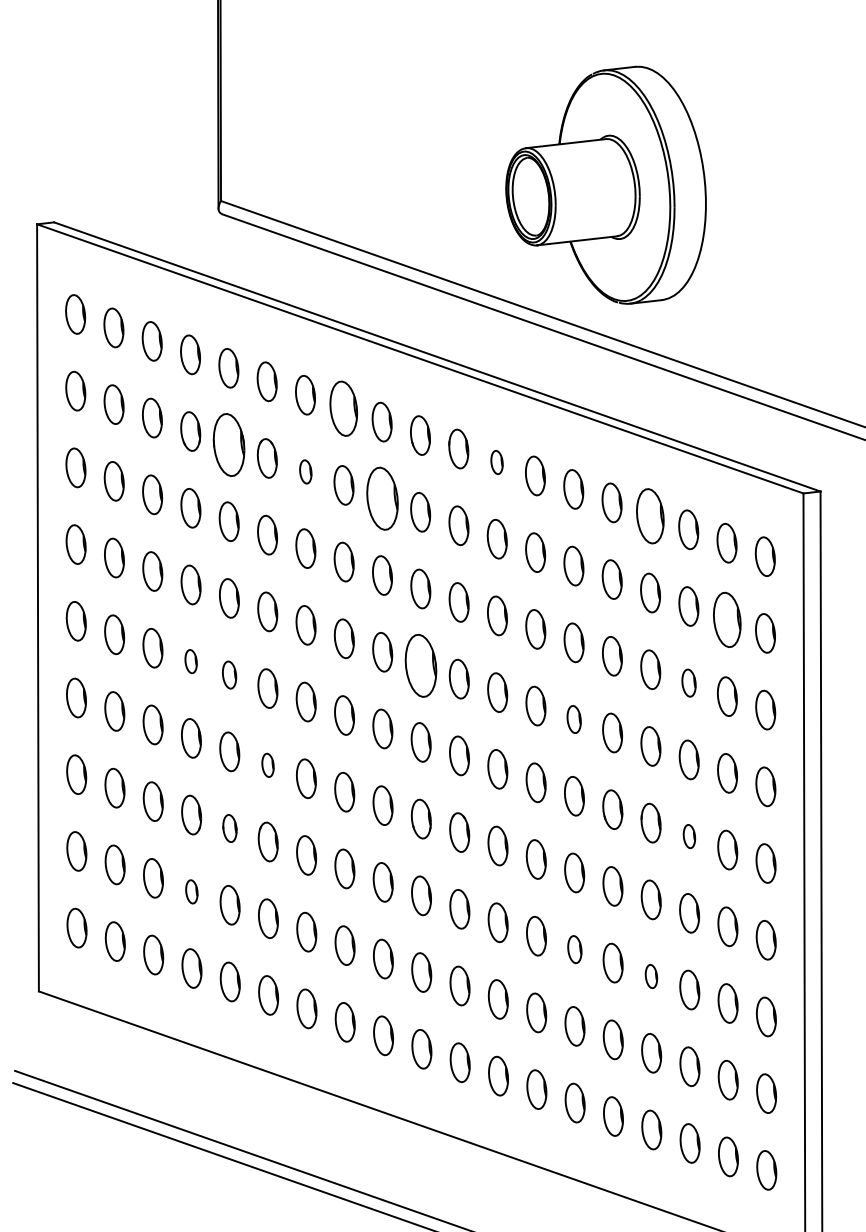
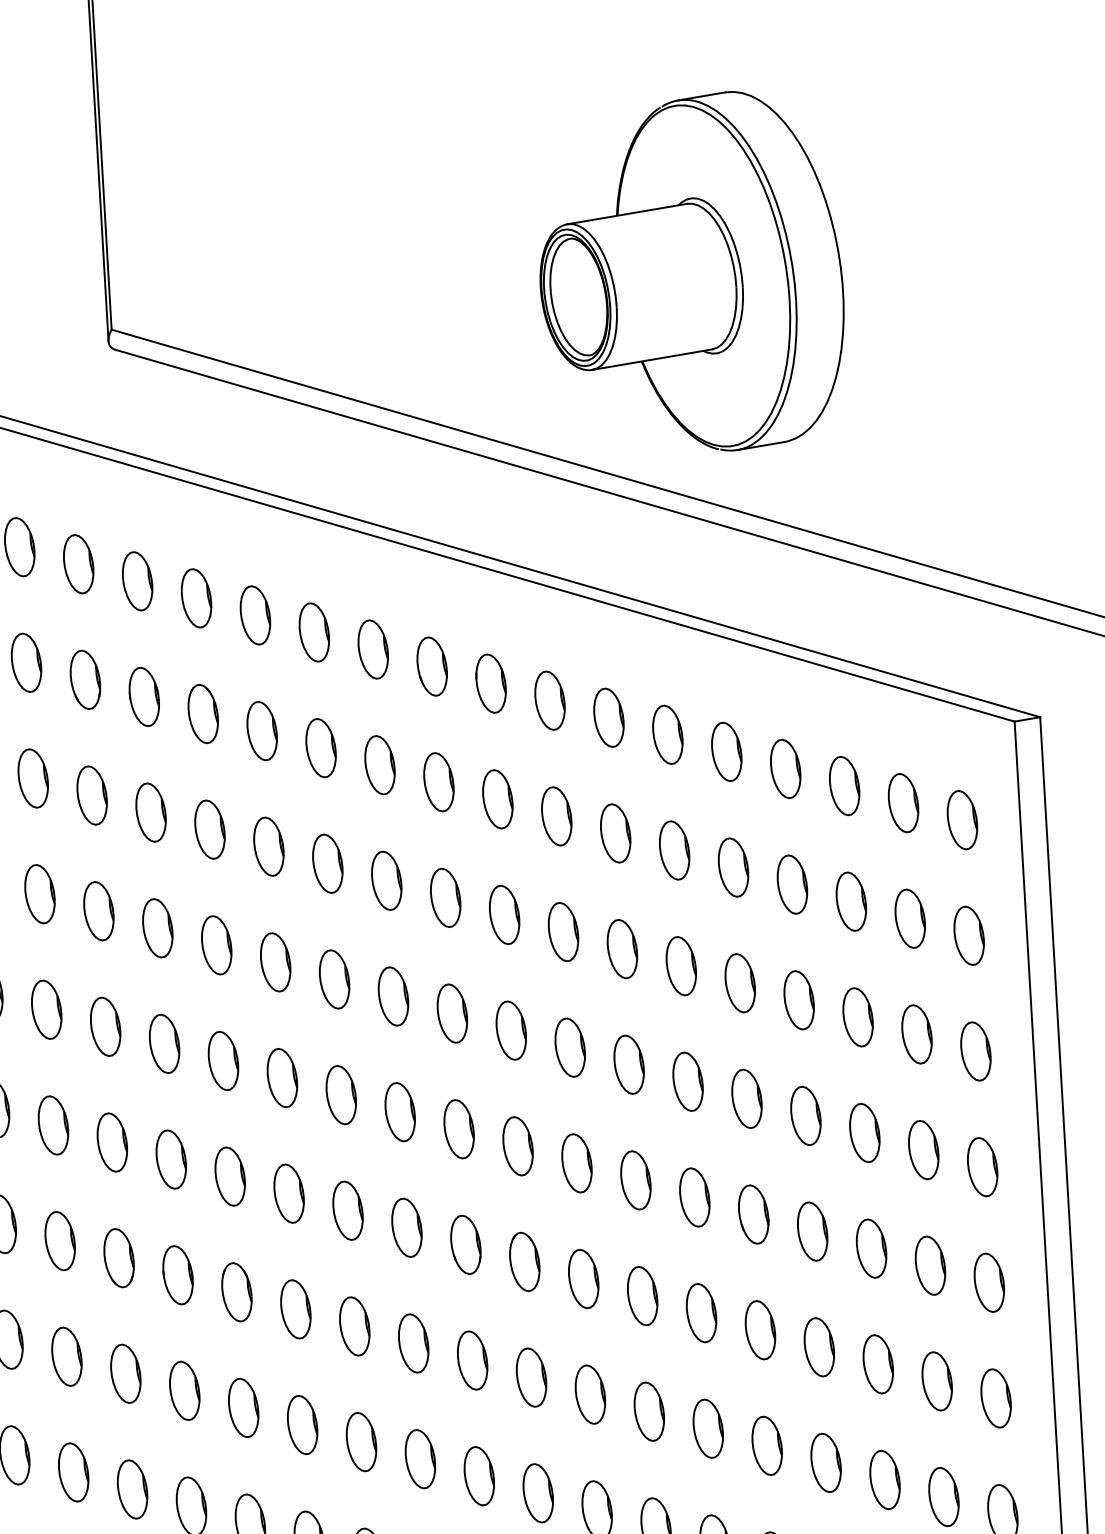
part: (343, 408) -> (313, 632), size x0.71
part: (228, 444) -> (143, 696), size x0.62
part: (496, 462) -> (549, 700), size x1.67
part: (305, 471) -> (261, 730), size x1.67
part: (381, 498) -> (378, 764), size x0.62
part: (650, 516) -> (785, 769), size x0.71
part: (726, 619) -> (909, 918), size x0.71
part: (190, 661) -> (104, 1026), size x1.67
part: (420, 665) -> (451, 1013), size x0.62
part: (229, 674) -> (164, 1042), size x1.43
part: (688, 682) -> (857, 1016), size x1.43
part: (573, 719) -> (686, 1081), size x1.43
part: (267, 765) -> (229, 1176), size x1.67
part: (229, 828) -> (177, 1275), size x1.43
part: (689, 836) -> (871, 1248), size x1.67
part: (191, 891) -> (125, 1373), size x1.67
part: (574, 949) -> (707, 1428), size x1.43
part: (651, 976) -> (826, 1462), size x1.67

